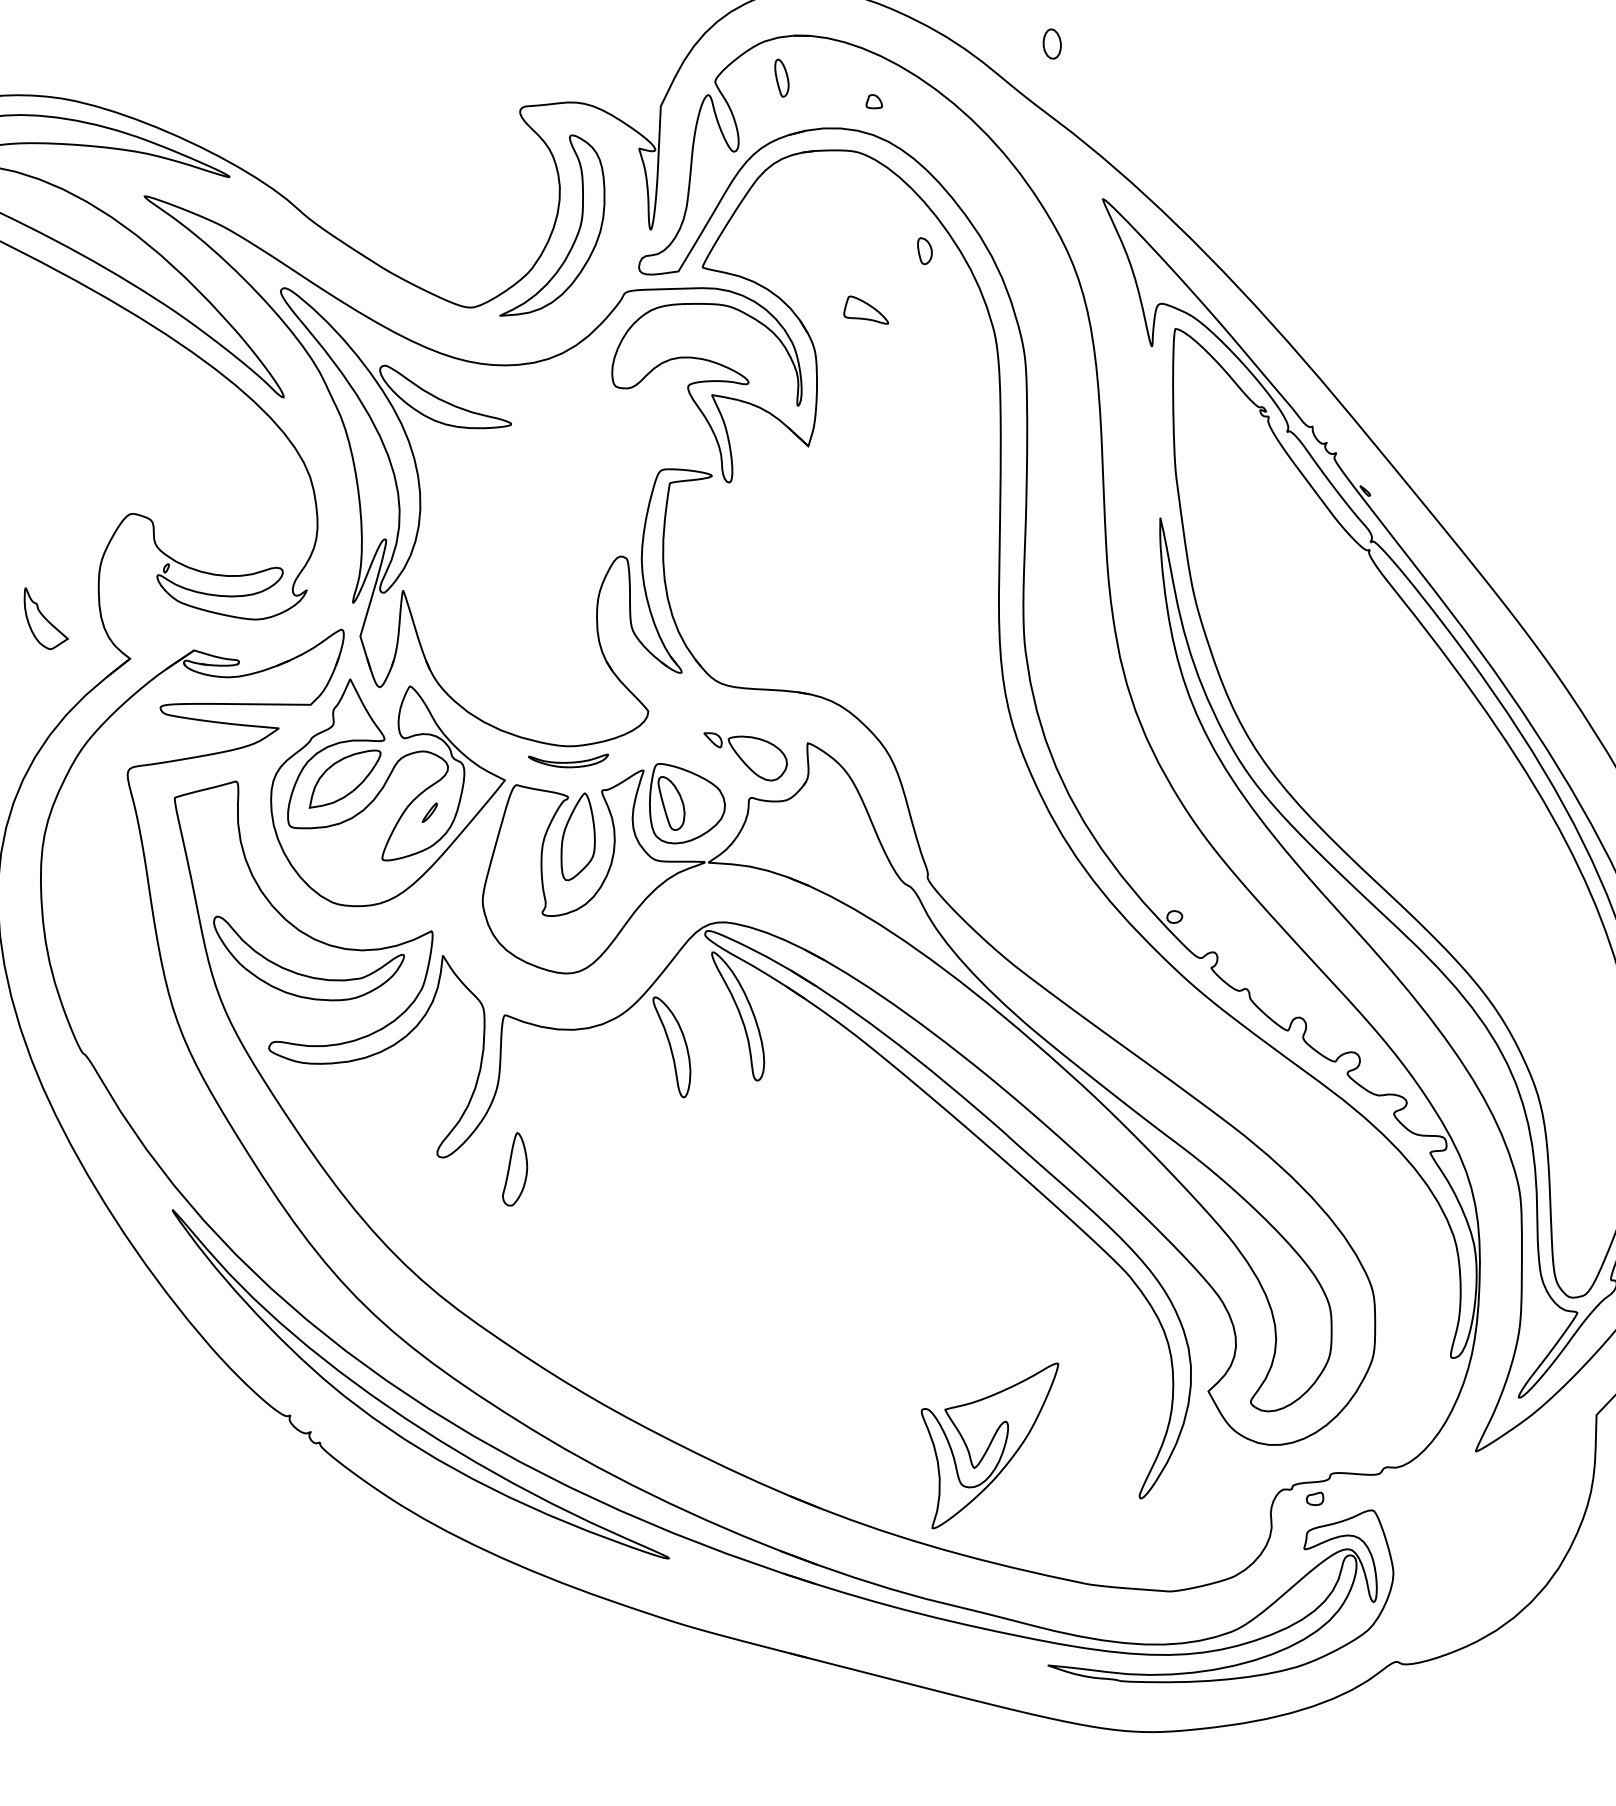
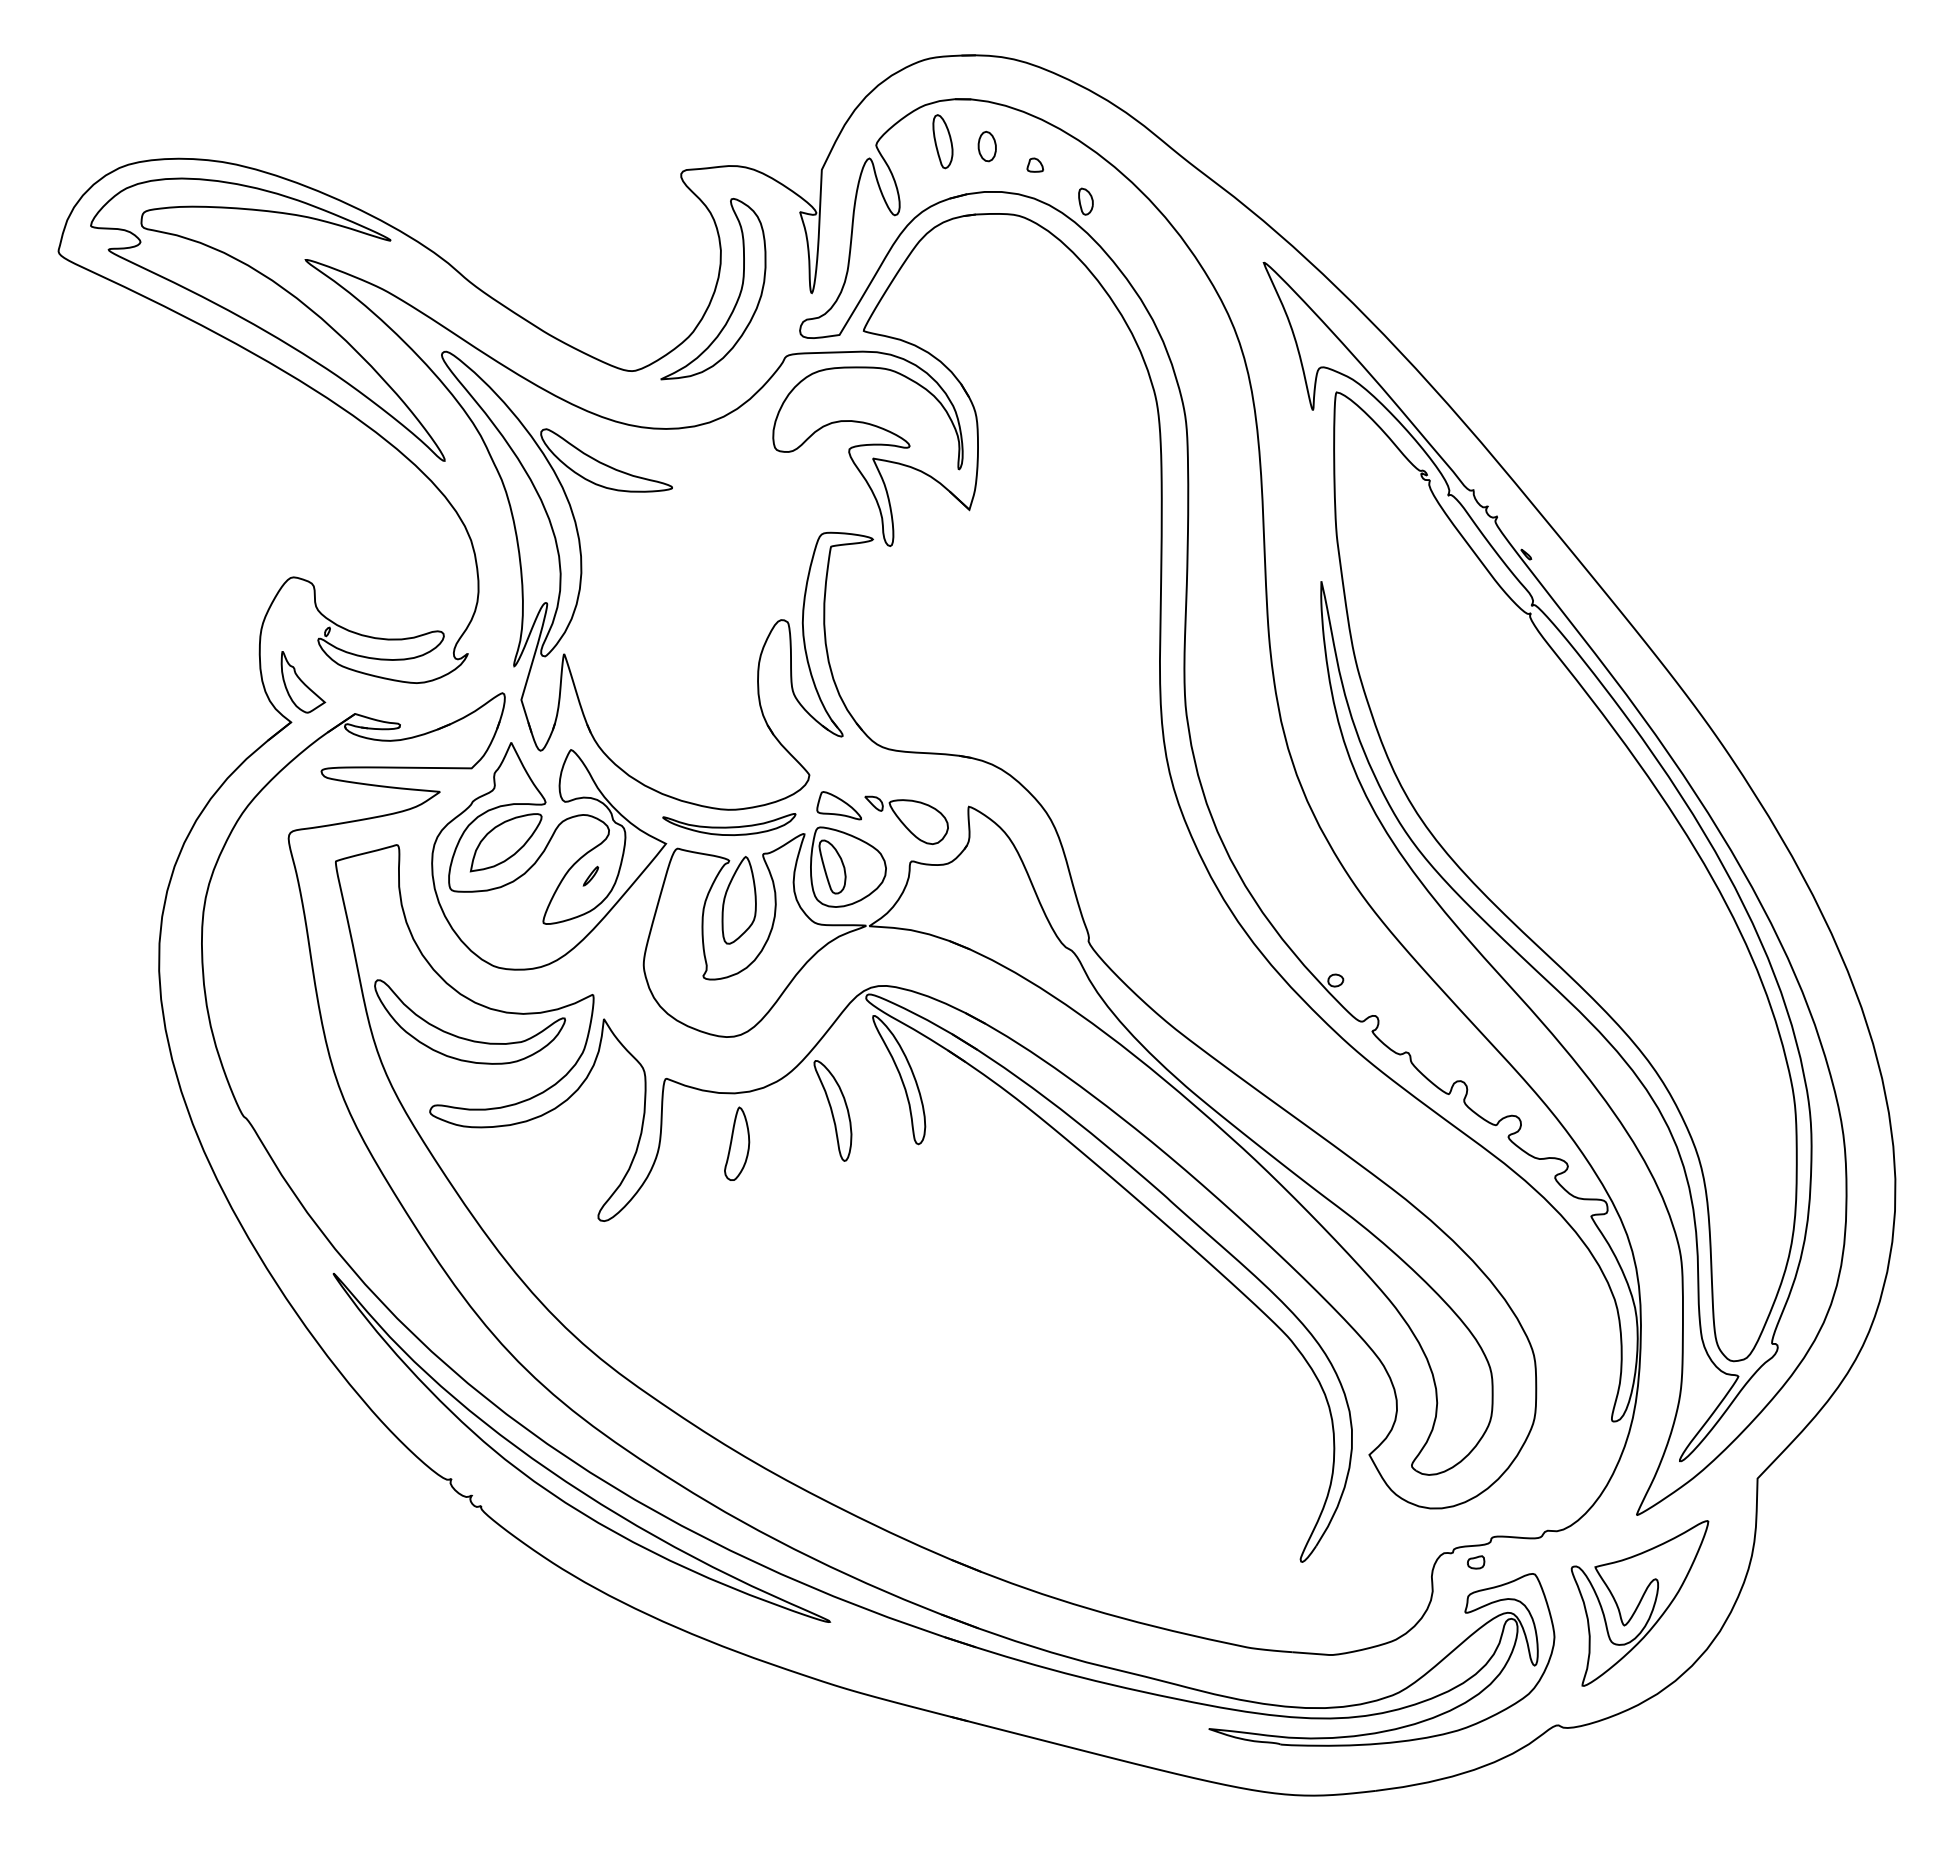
part: (1051, 43) -> (986, 146), moved
part: (781, 77) -> (942, 141), size x1.43
part: (924, 250) -> (1085, 201), moved
part: (865, 309) -> (838, 805), moved
part: (46, 618) -> (303, 682), moved
part: (568, 760) -> (729, 824), size x1.67
part: (515, 1168) -> (737, 1143), moved
part: (989, 1445) -> (1639, 1603), moved

